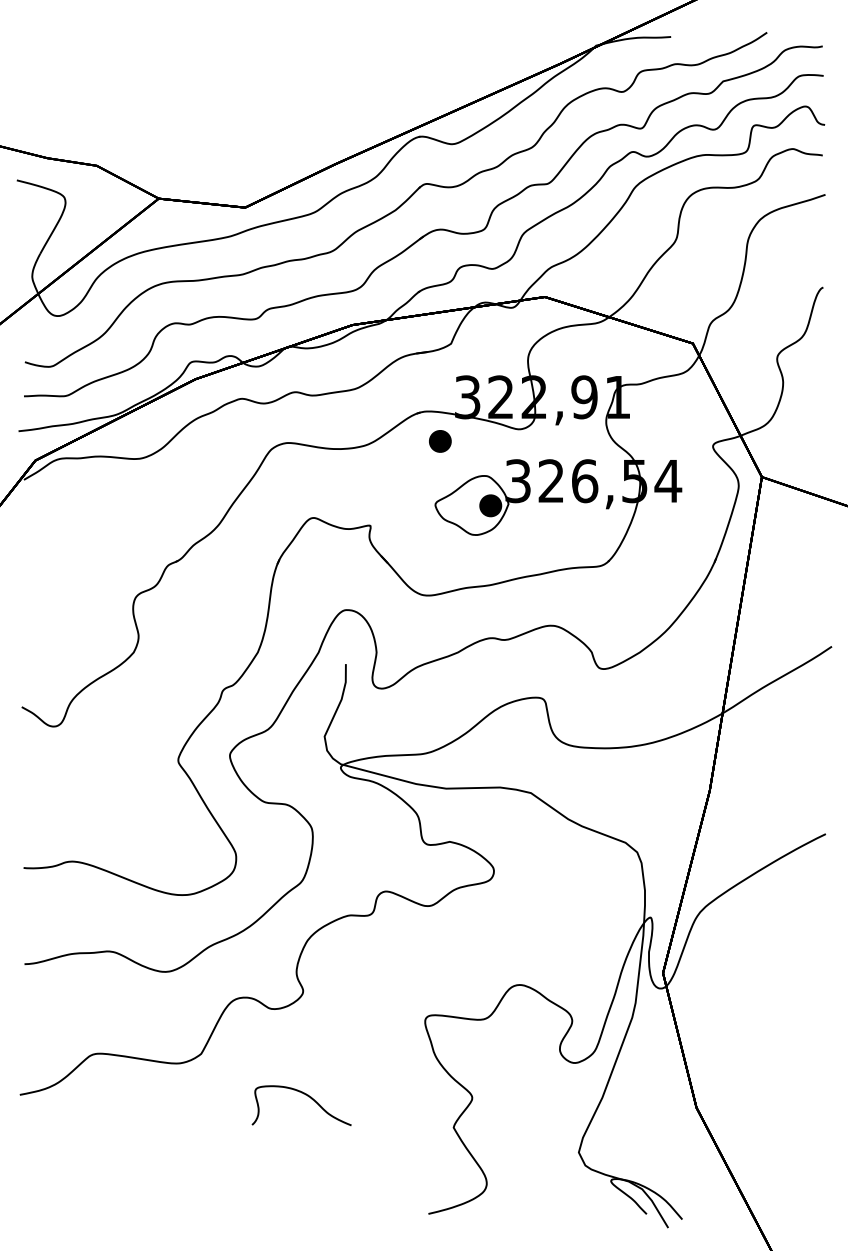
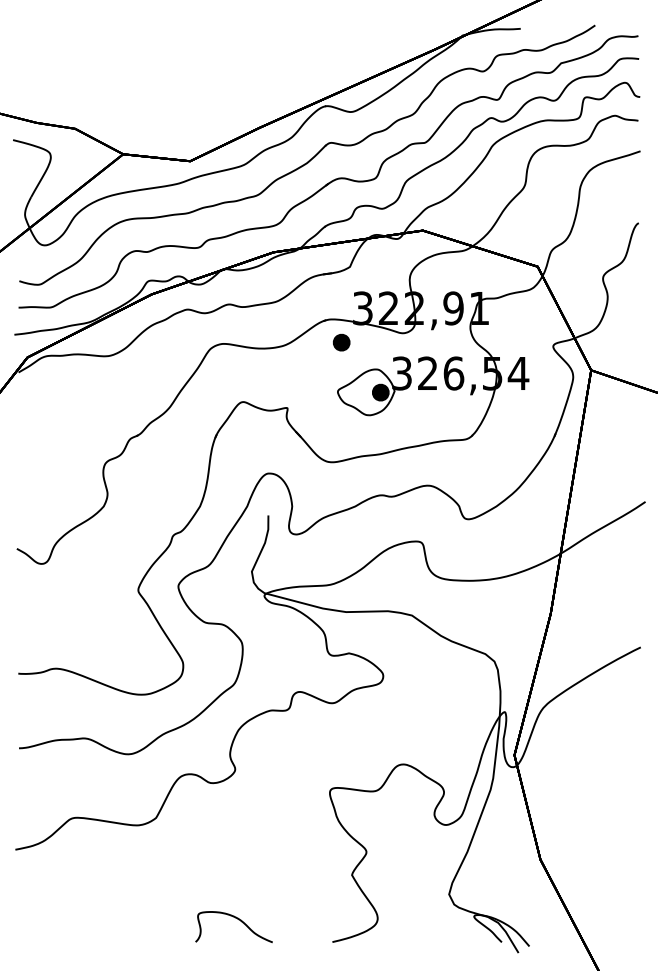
curve: (307, 1097) -> (238, 920), moved

